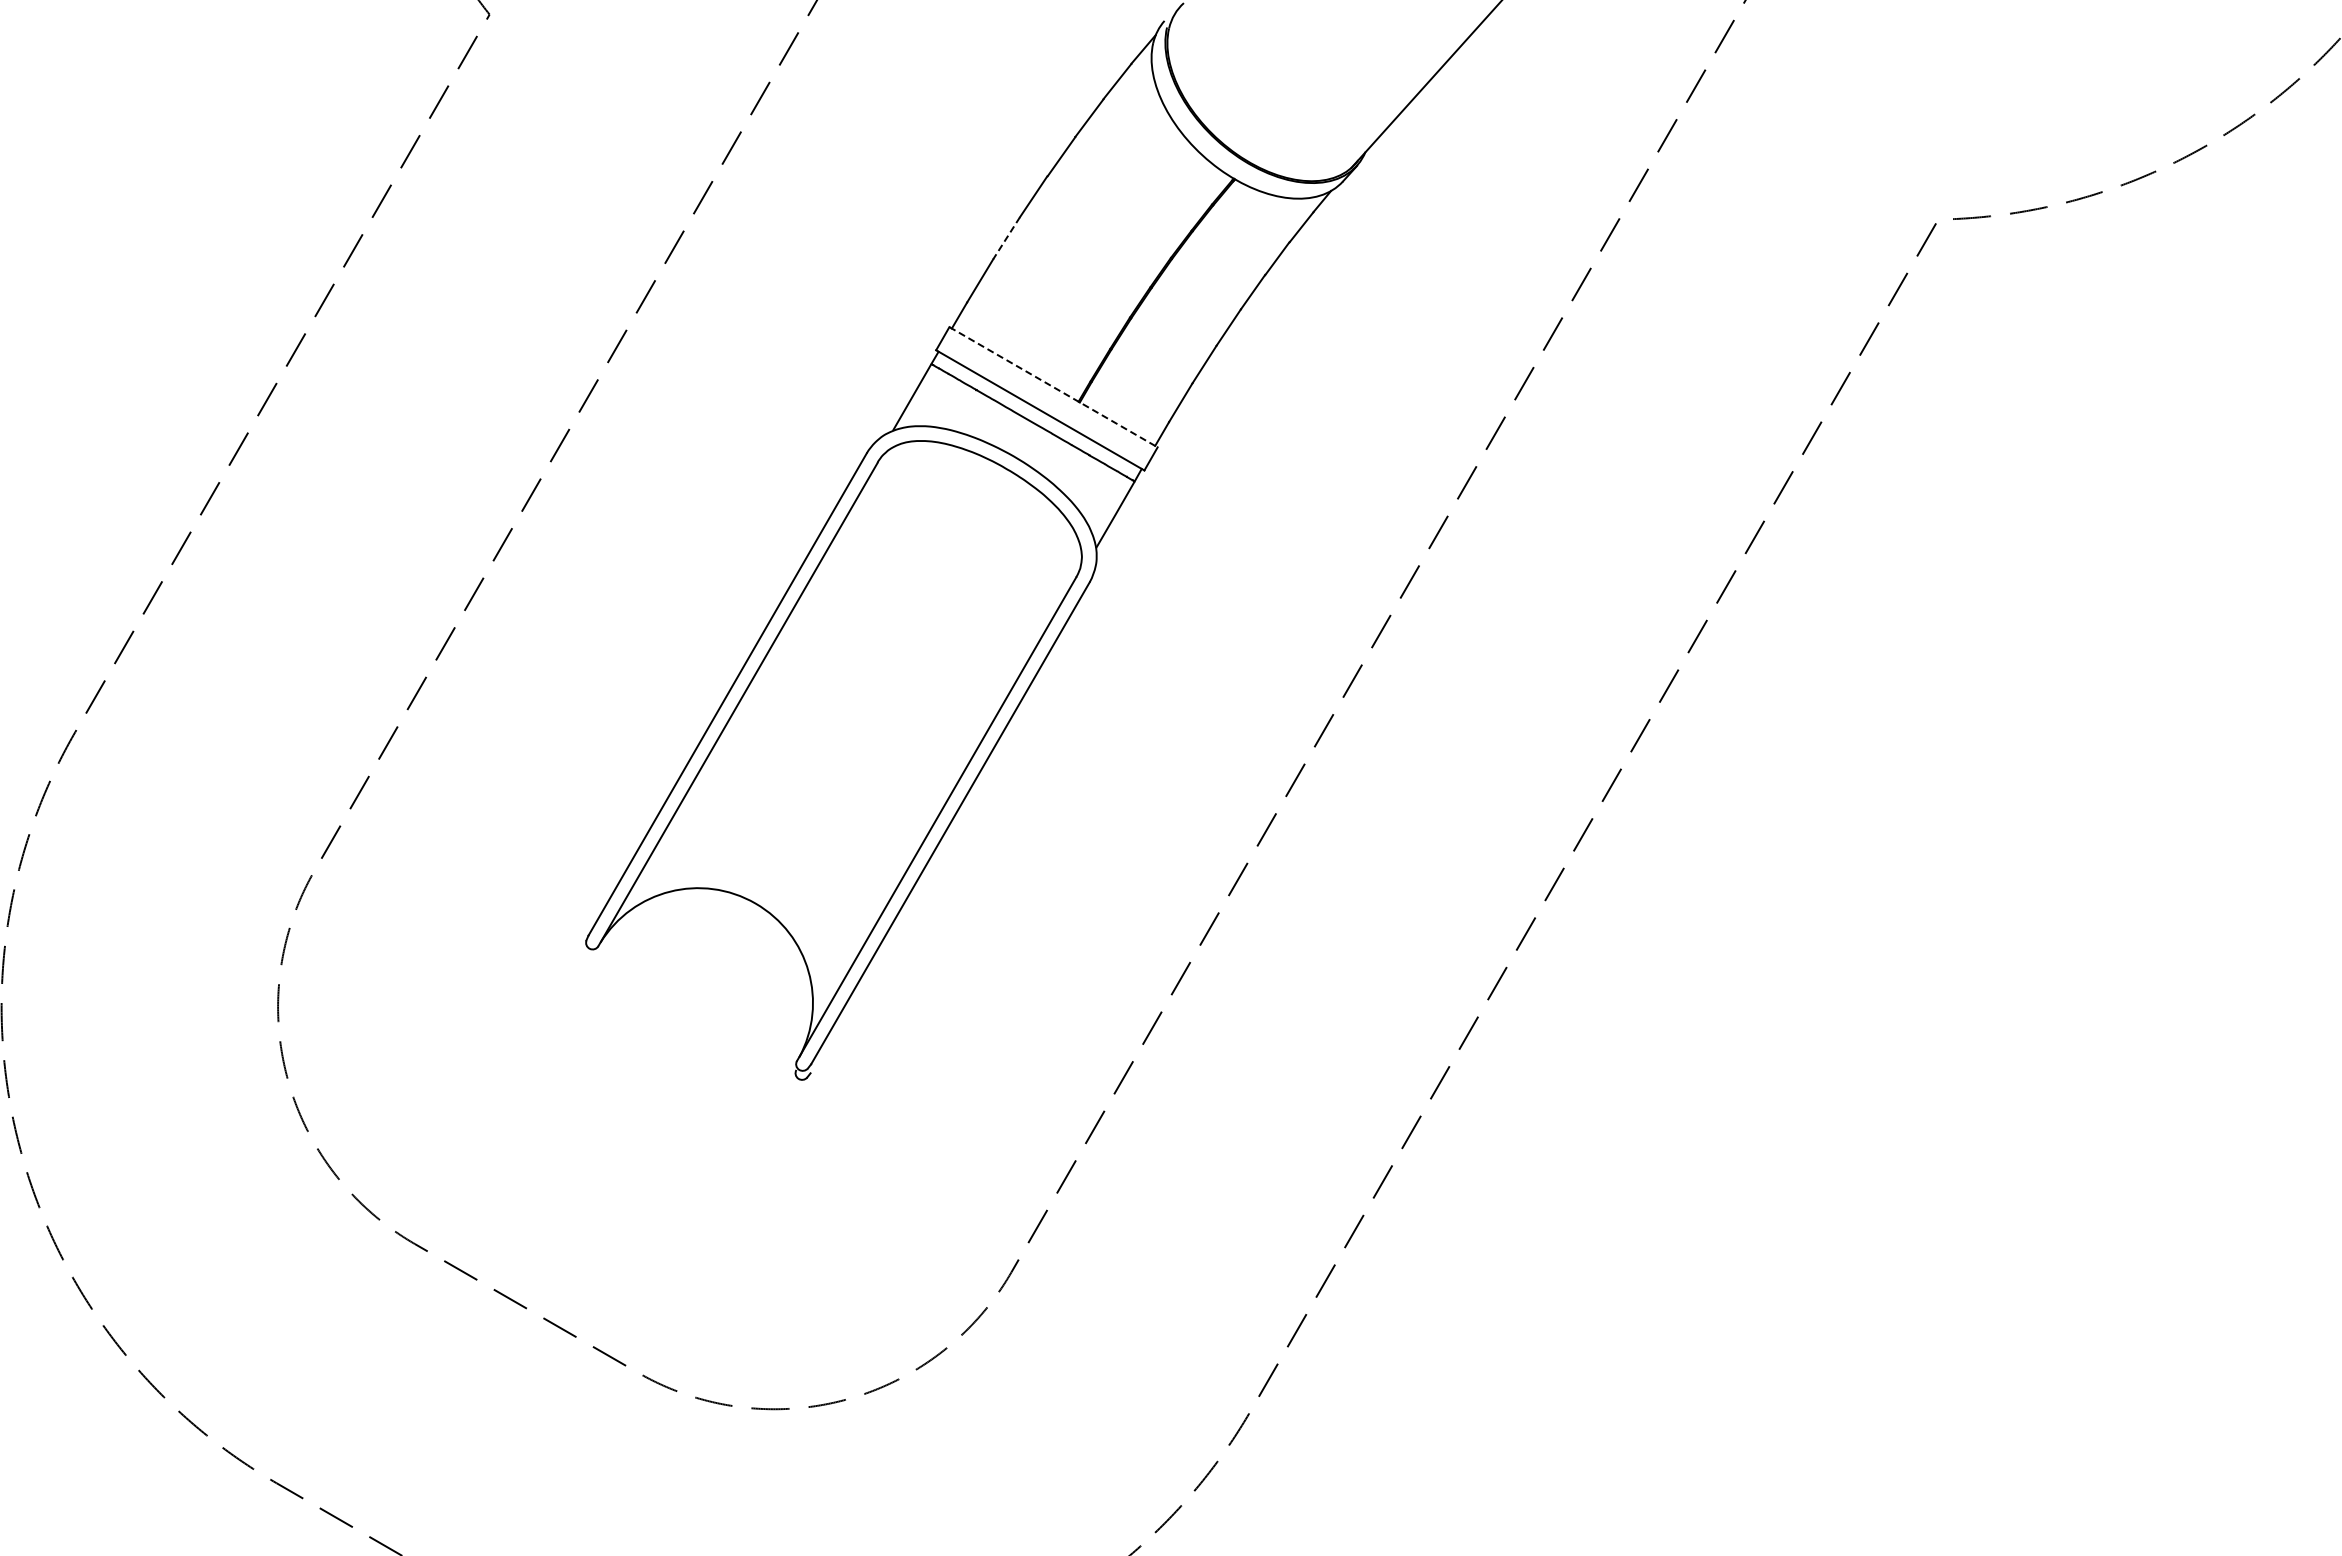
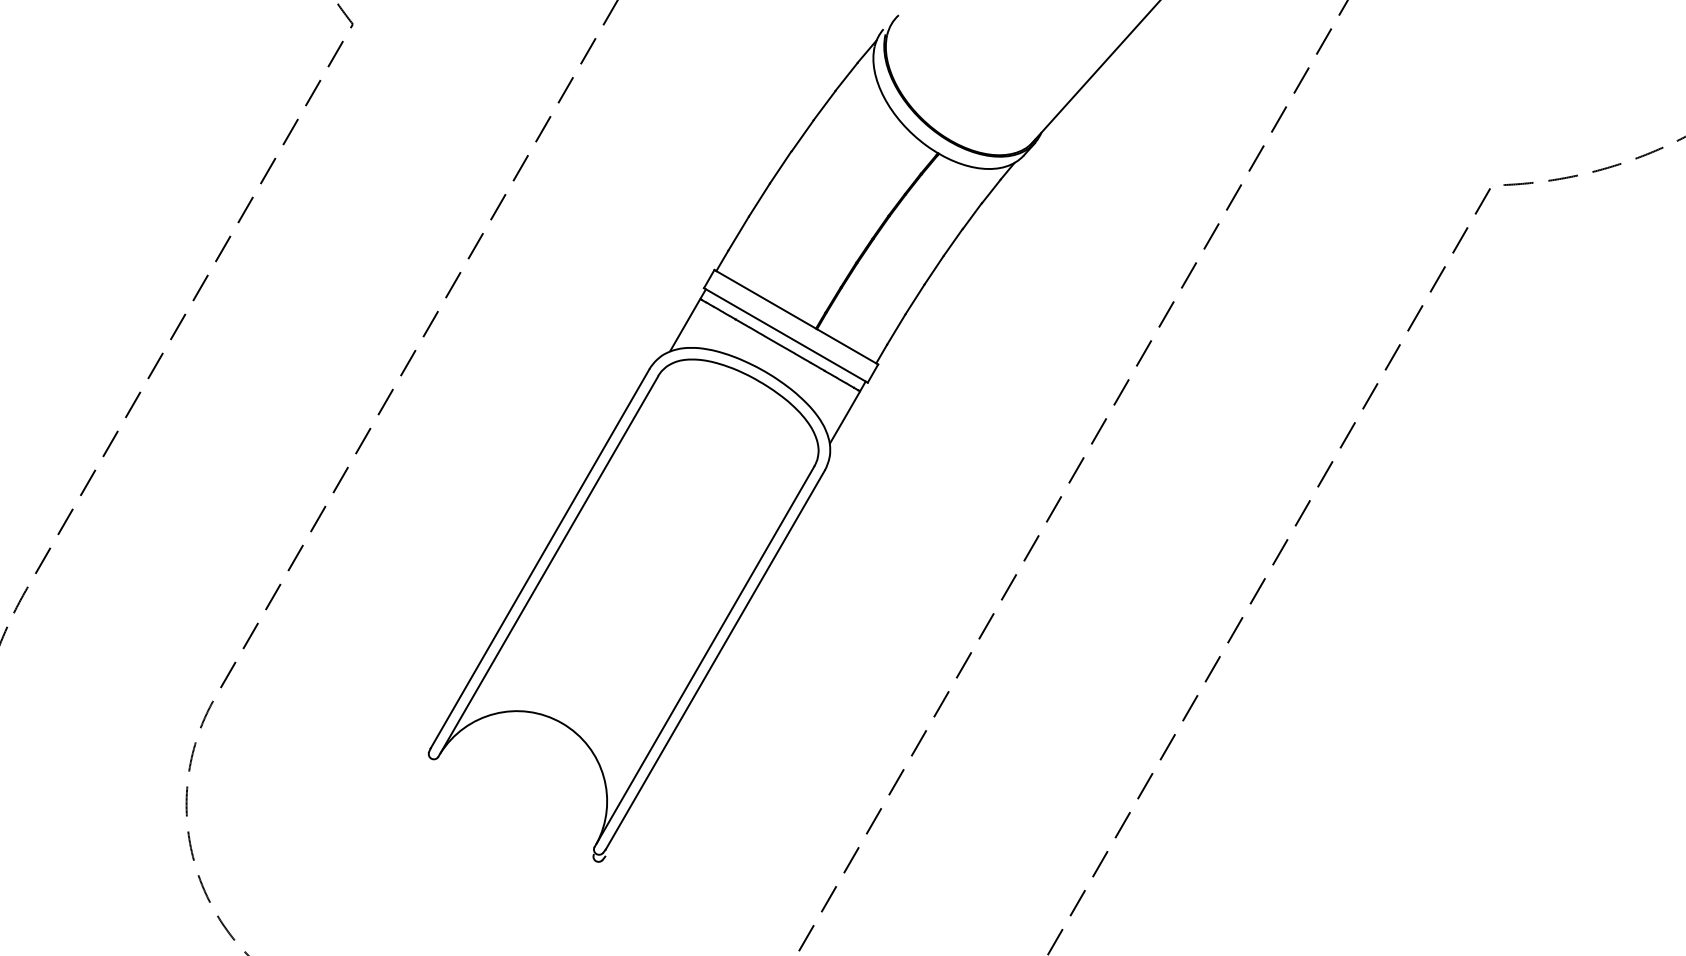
line: (1006, 238) -> (759, 200), dashed -> solid
line: (1053, 387) -> (796, 317), dashed -> solid

